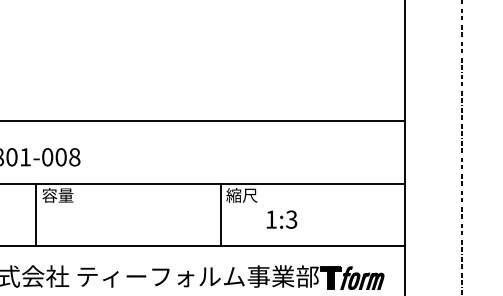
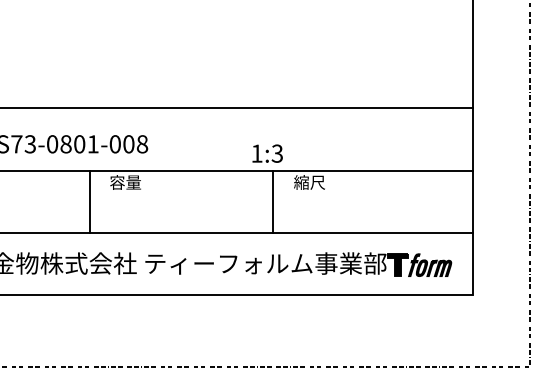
line: (36, 214) -> (90, 201), moved
line: (220, 214) -> (273, 201), moved
text: (281, 219) -> (267, 153), moved

